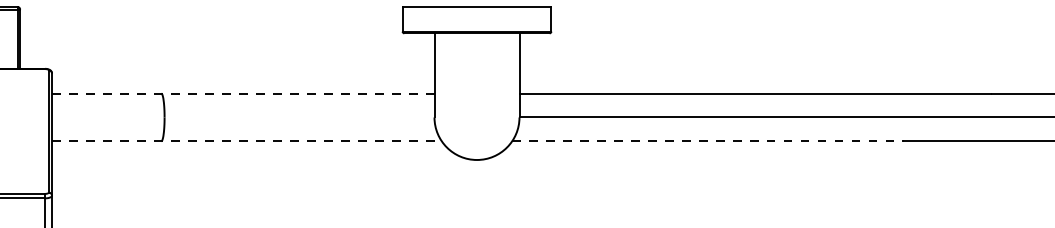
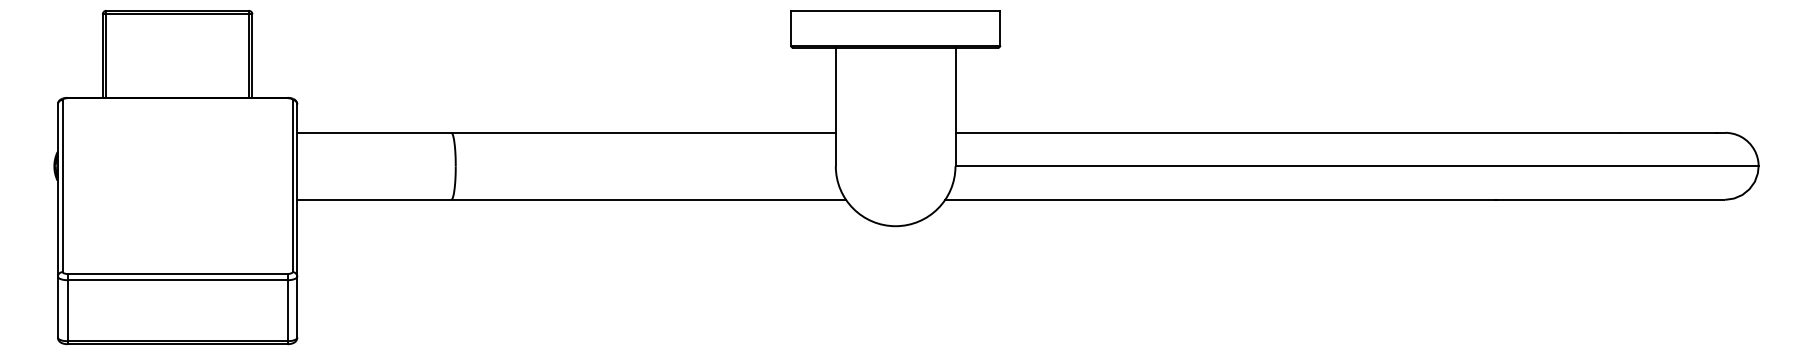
line: (243, 93) -> (567, 132), dashed -> solid
line: (247, 141) -> (572, 199), dashed -> solid
line: (708, 141) -> (1221, 199), dashed -> solid

